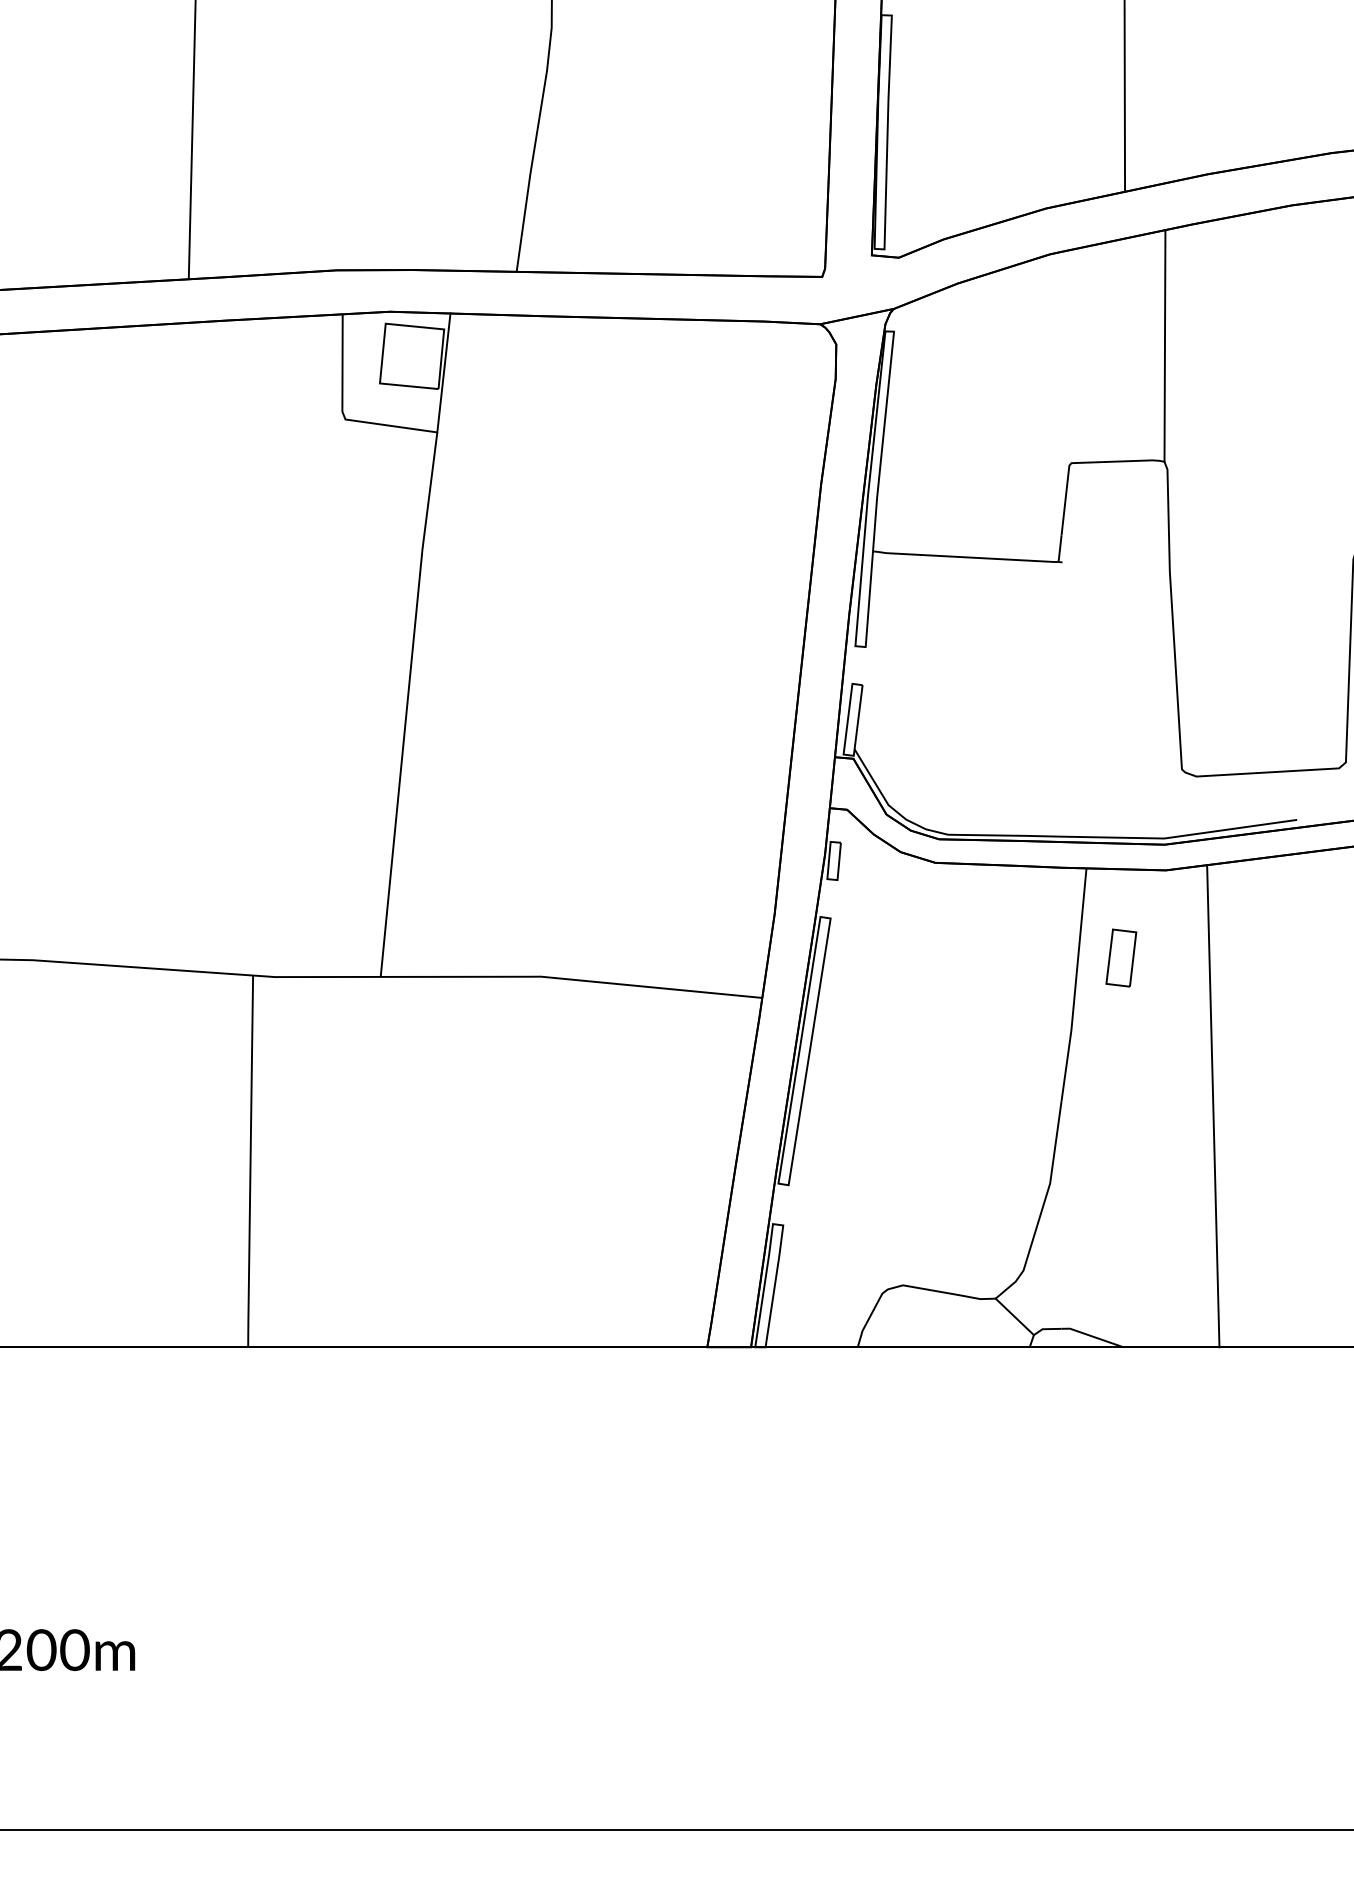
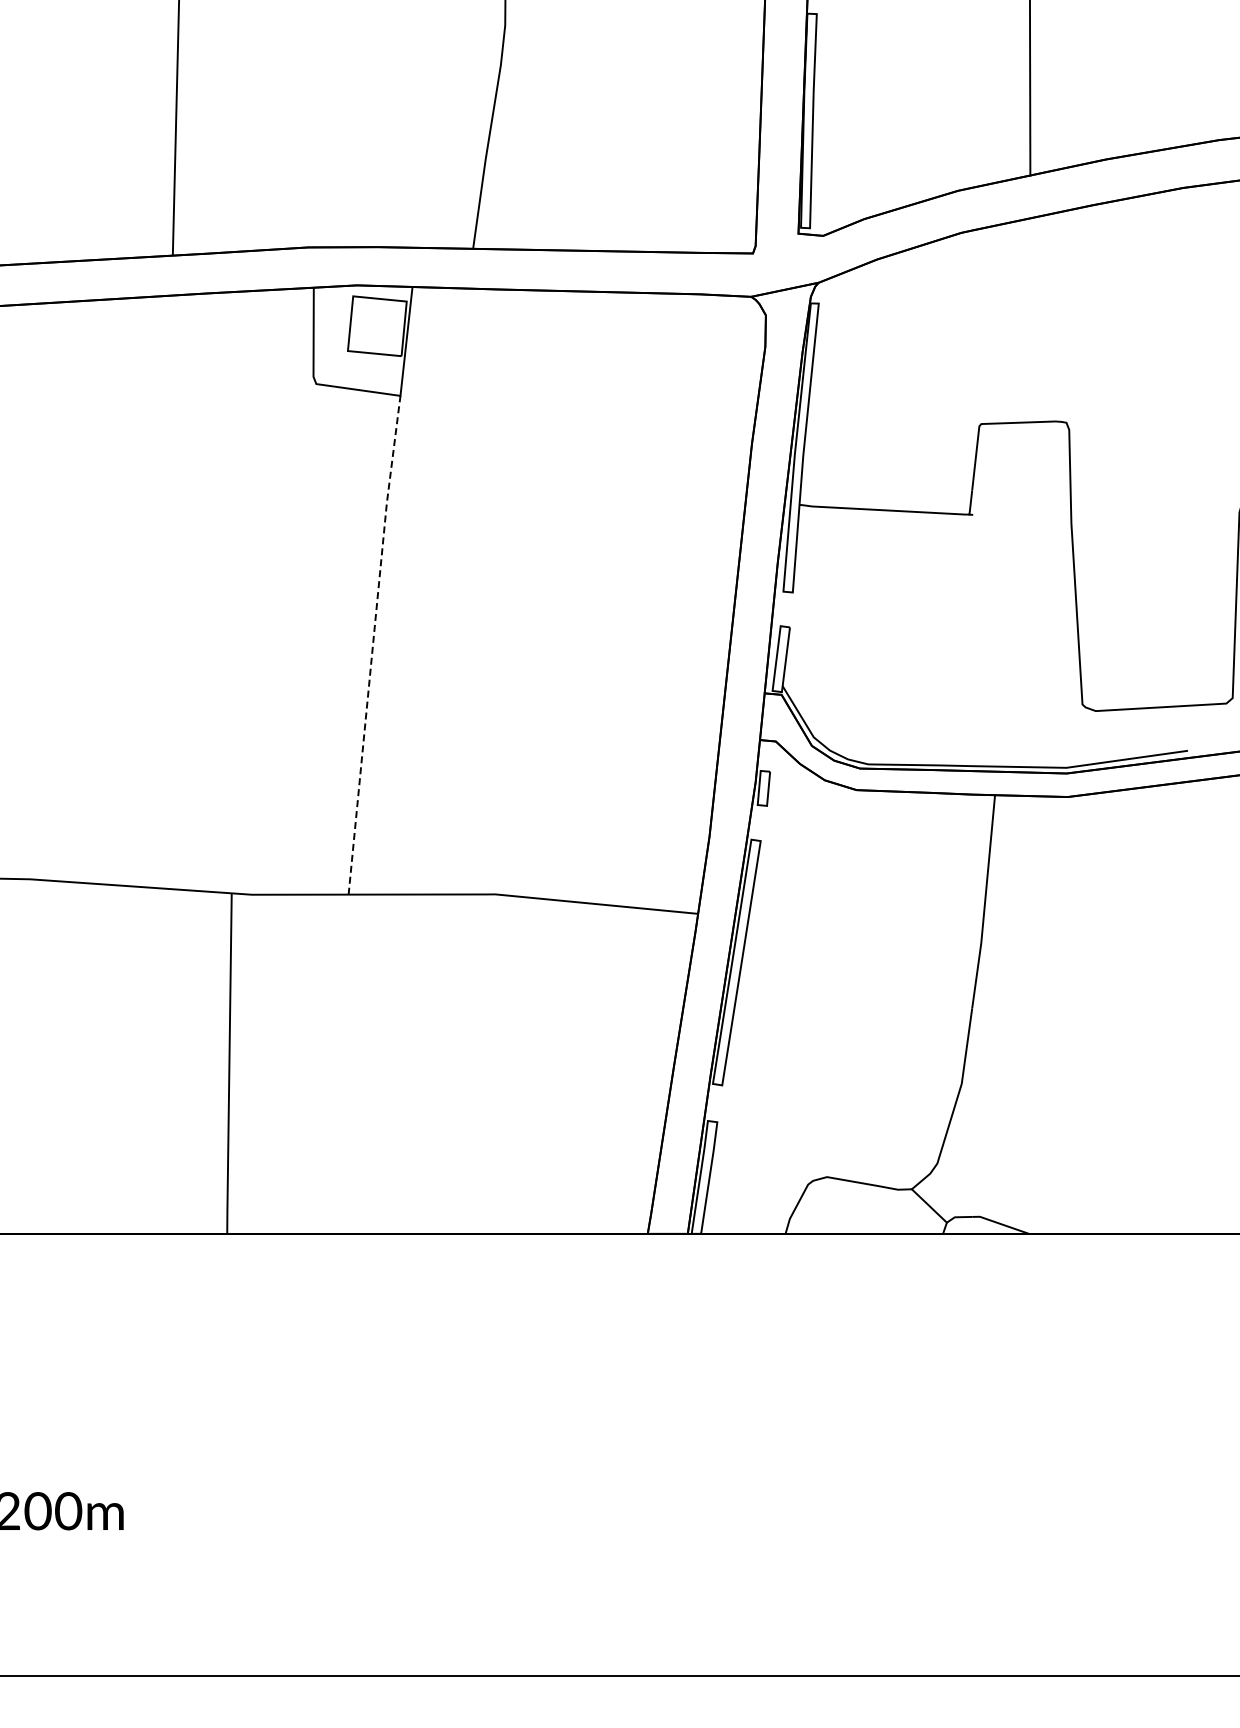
line: (1164, 345) -> (1066, 316), removed
line: (407, 703) -> (373, 644), solid -> dashed
part: (1120, 958) -> (1026, 877), removed
line: (1212, 1105) -> (1110, 1012), removed

